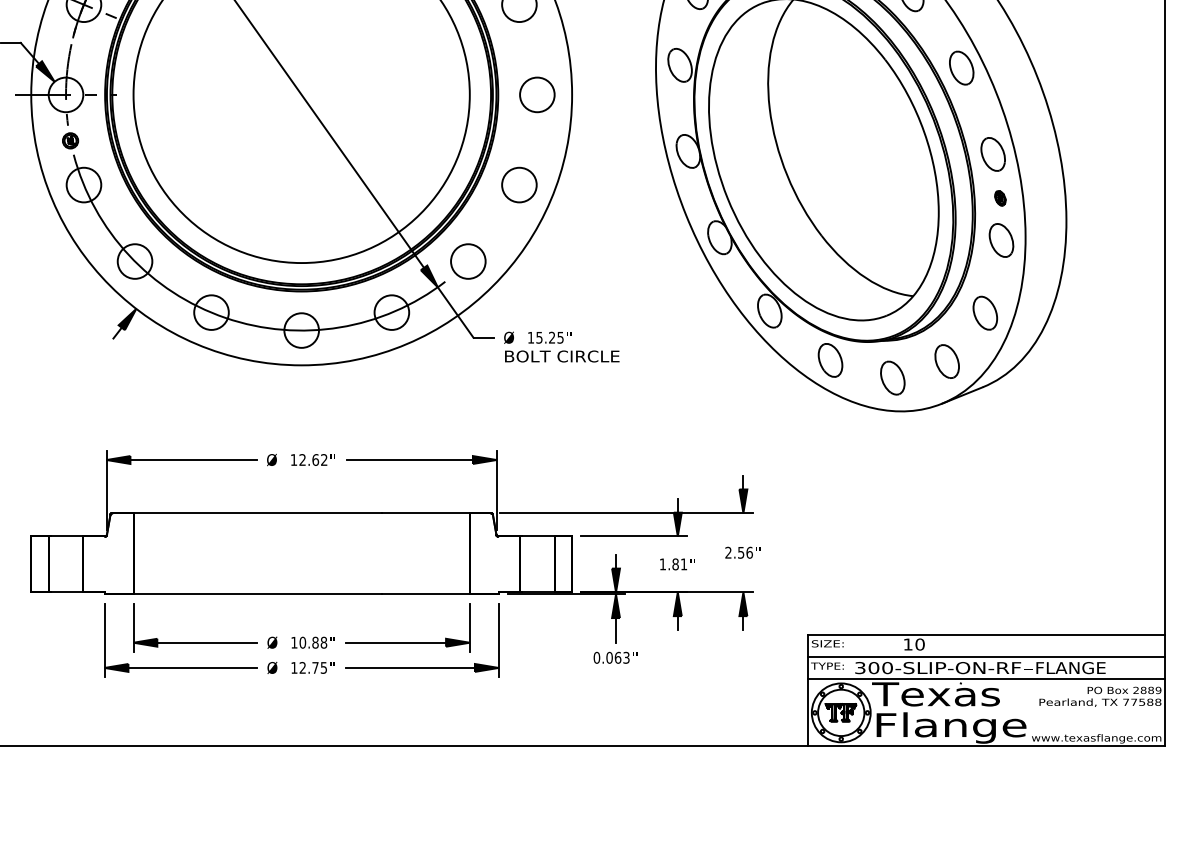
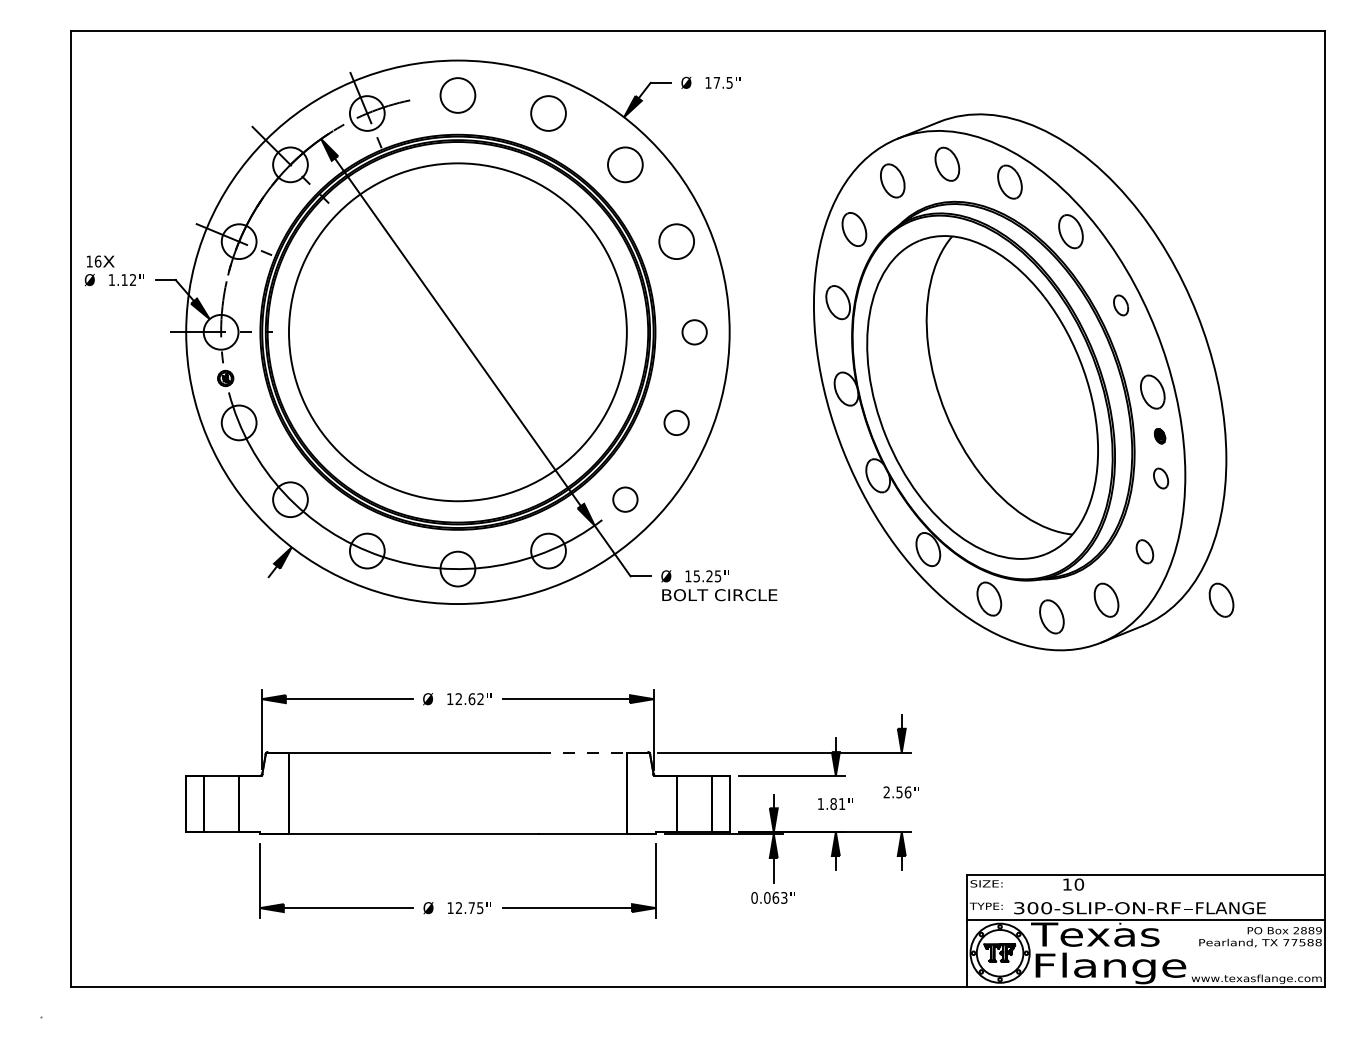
part: (961, 68) -> (1120, 305), size x0.6
circle: (537, 95) -> (694, 332), size x0.7
circle: (519, 184) -> (676, 422), size x0.7
part: (1000, 240) -> (1160, 478), size x0.6
circle: (468, 261) -> (625, 499), size x0.7
part: (984, 313) -> (1144, 551), size x0.7
part: (1061, 360) -> (1221, 599), added
line: (425, 513) -> (582, 752), solid -> dashed
part: (302, 636) -> (458, 876), removed
line: (985, 657) -> (1145, 897), removed

